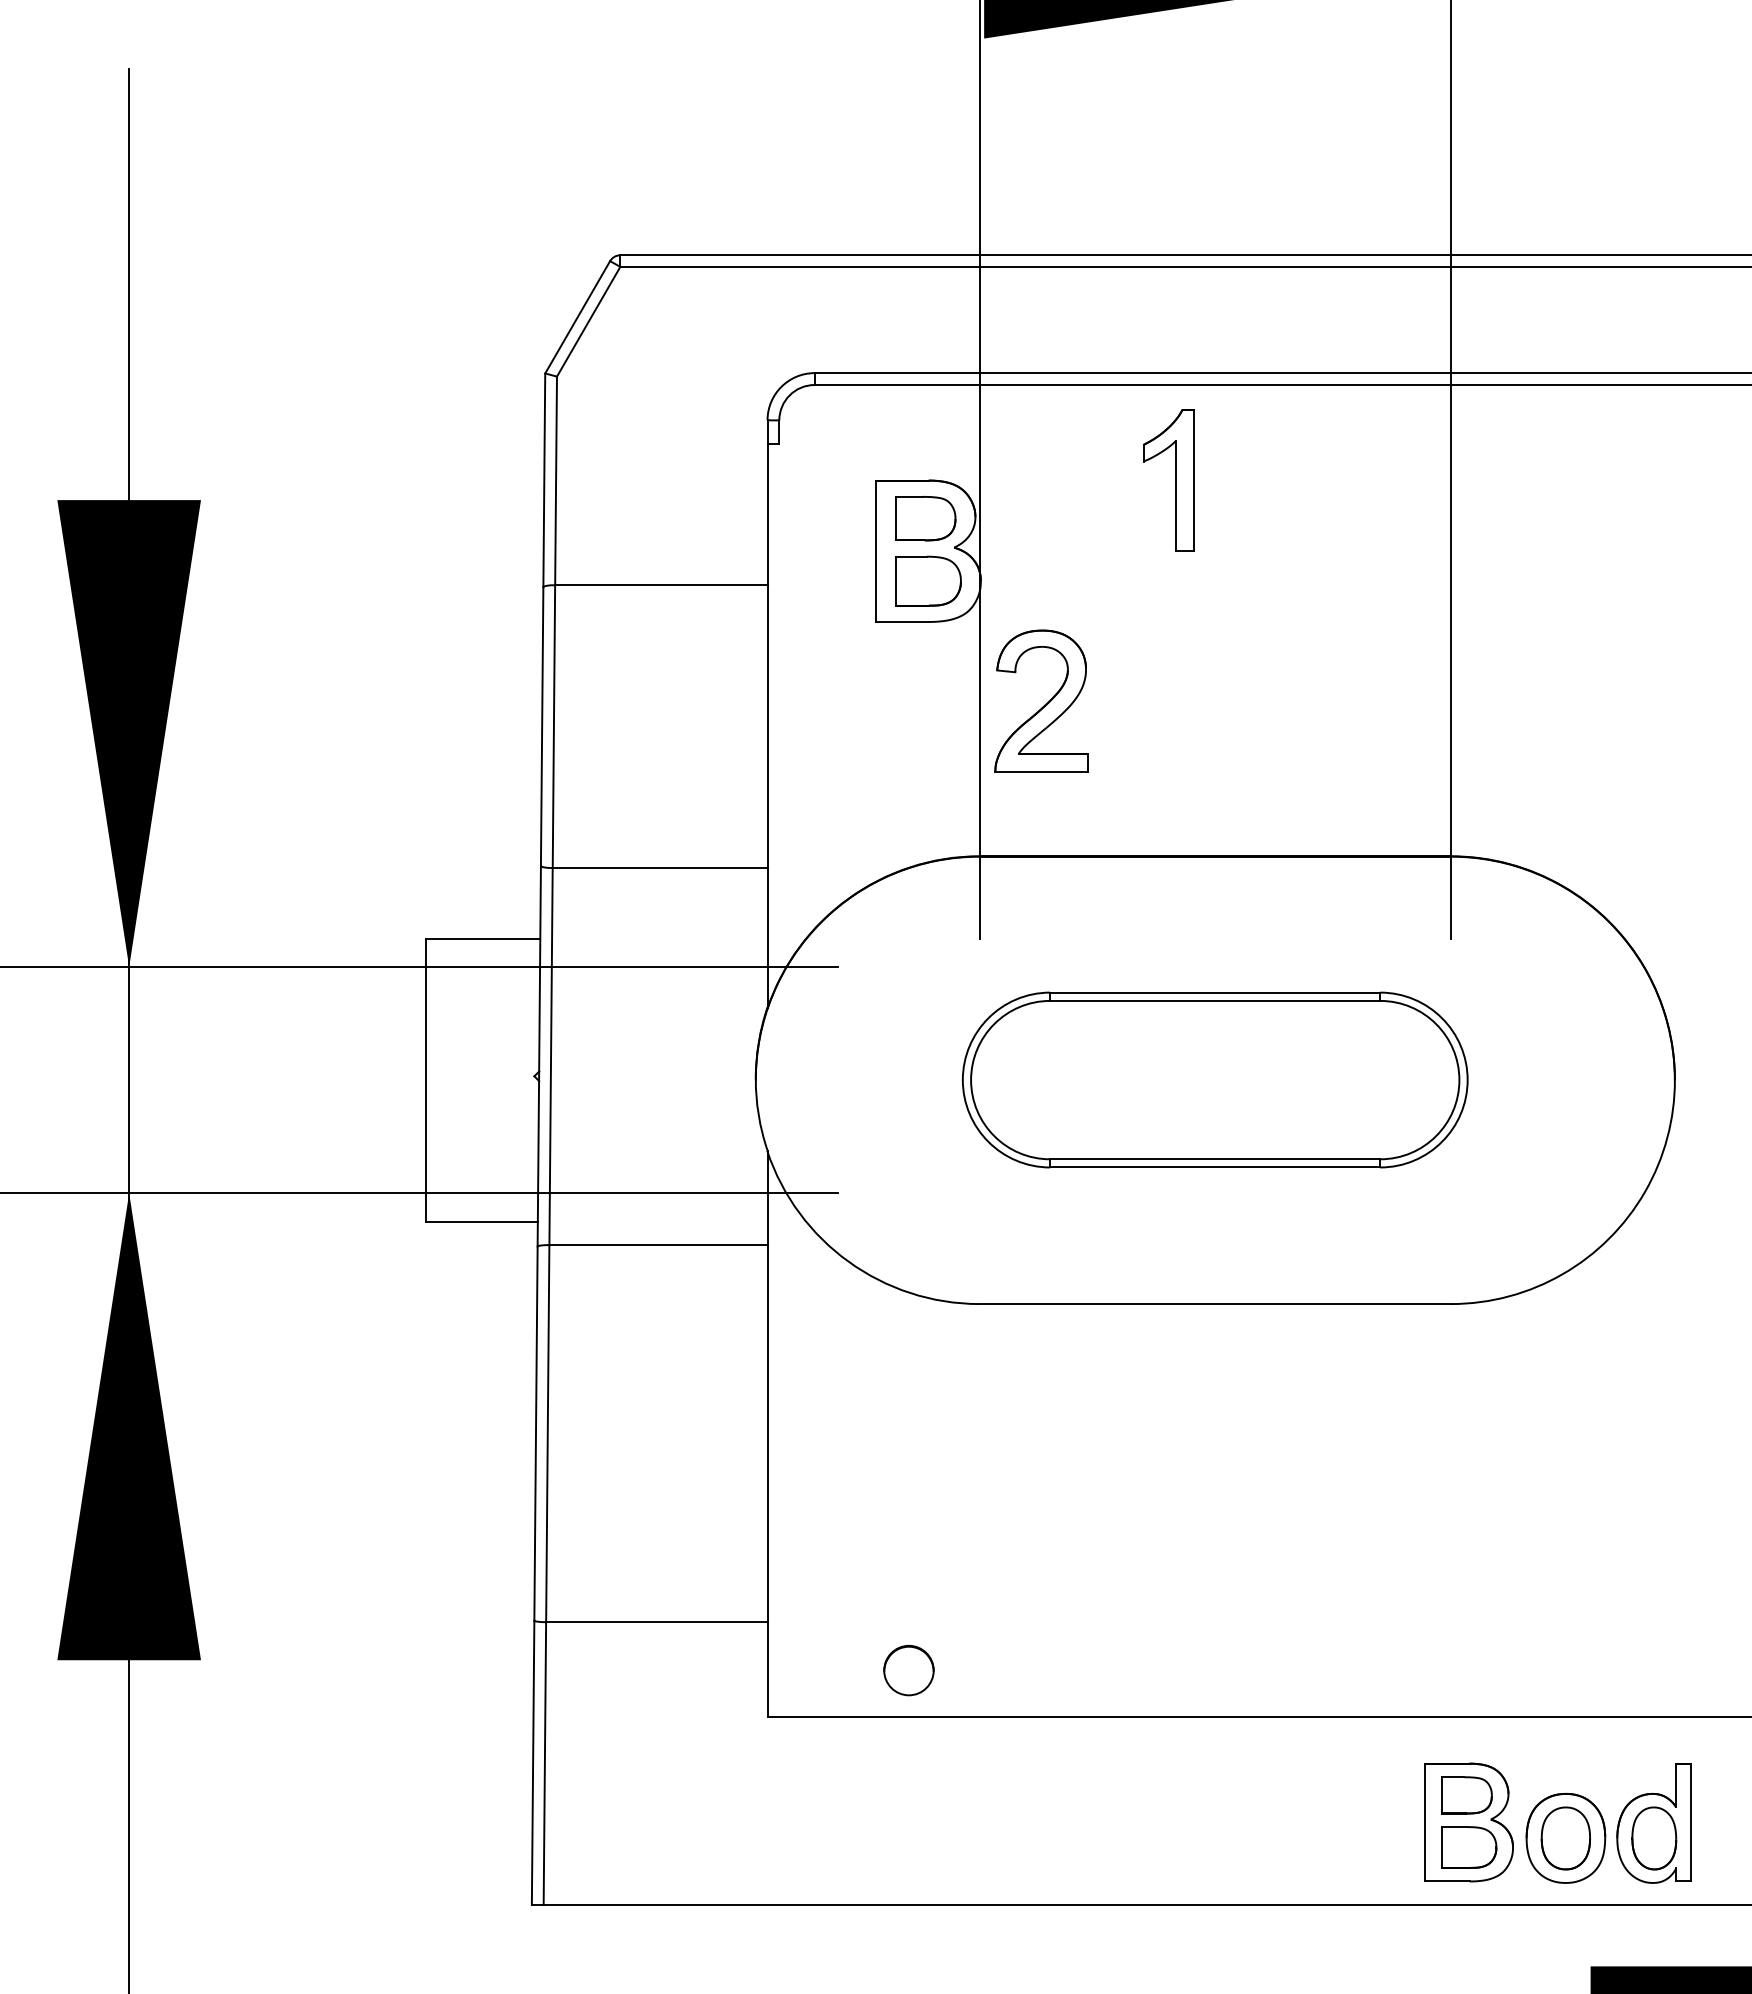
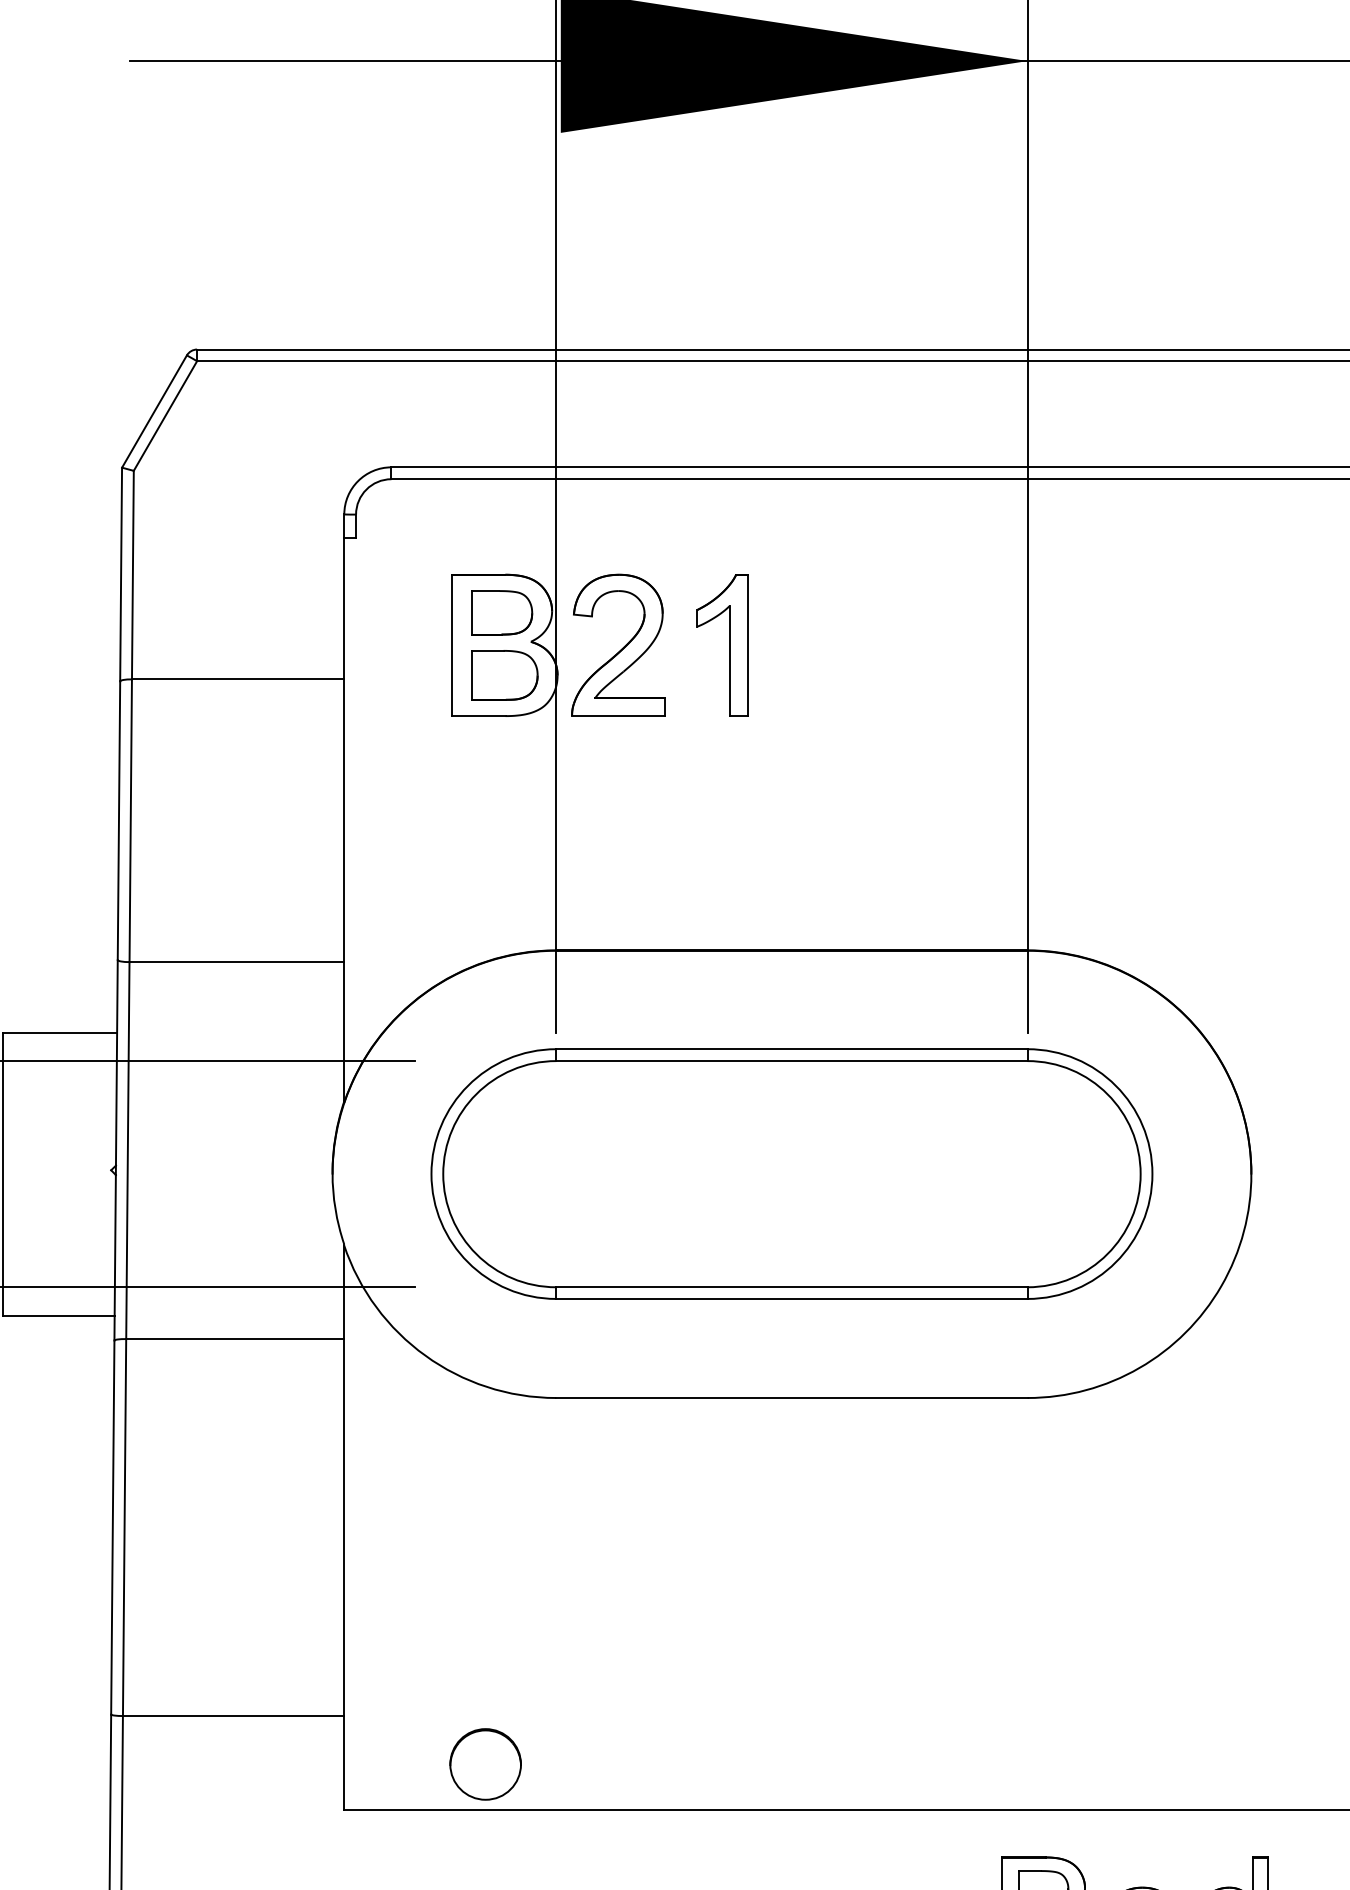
part: (1175, 480) -> (729, 645), moved
part: (1041, 700) -> (618, 644), moved
part: (1214, 1079) -> (791, 1173), size x1.43
part: (908, 1670) -> (485, 1764), size x1.43

